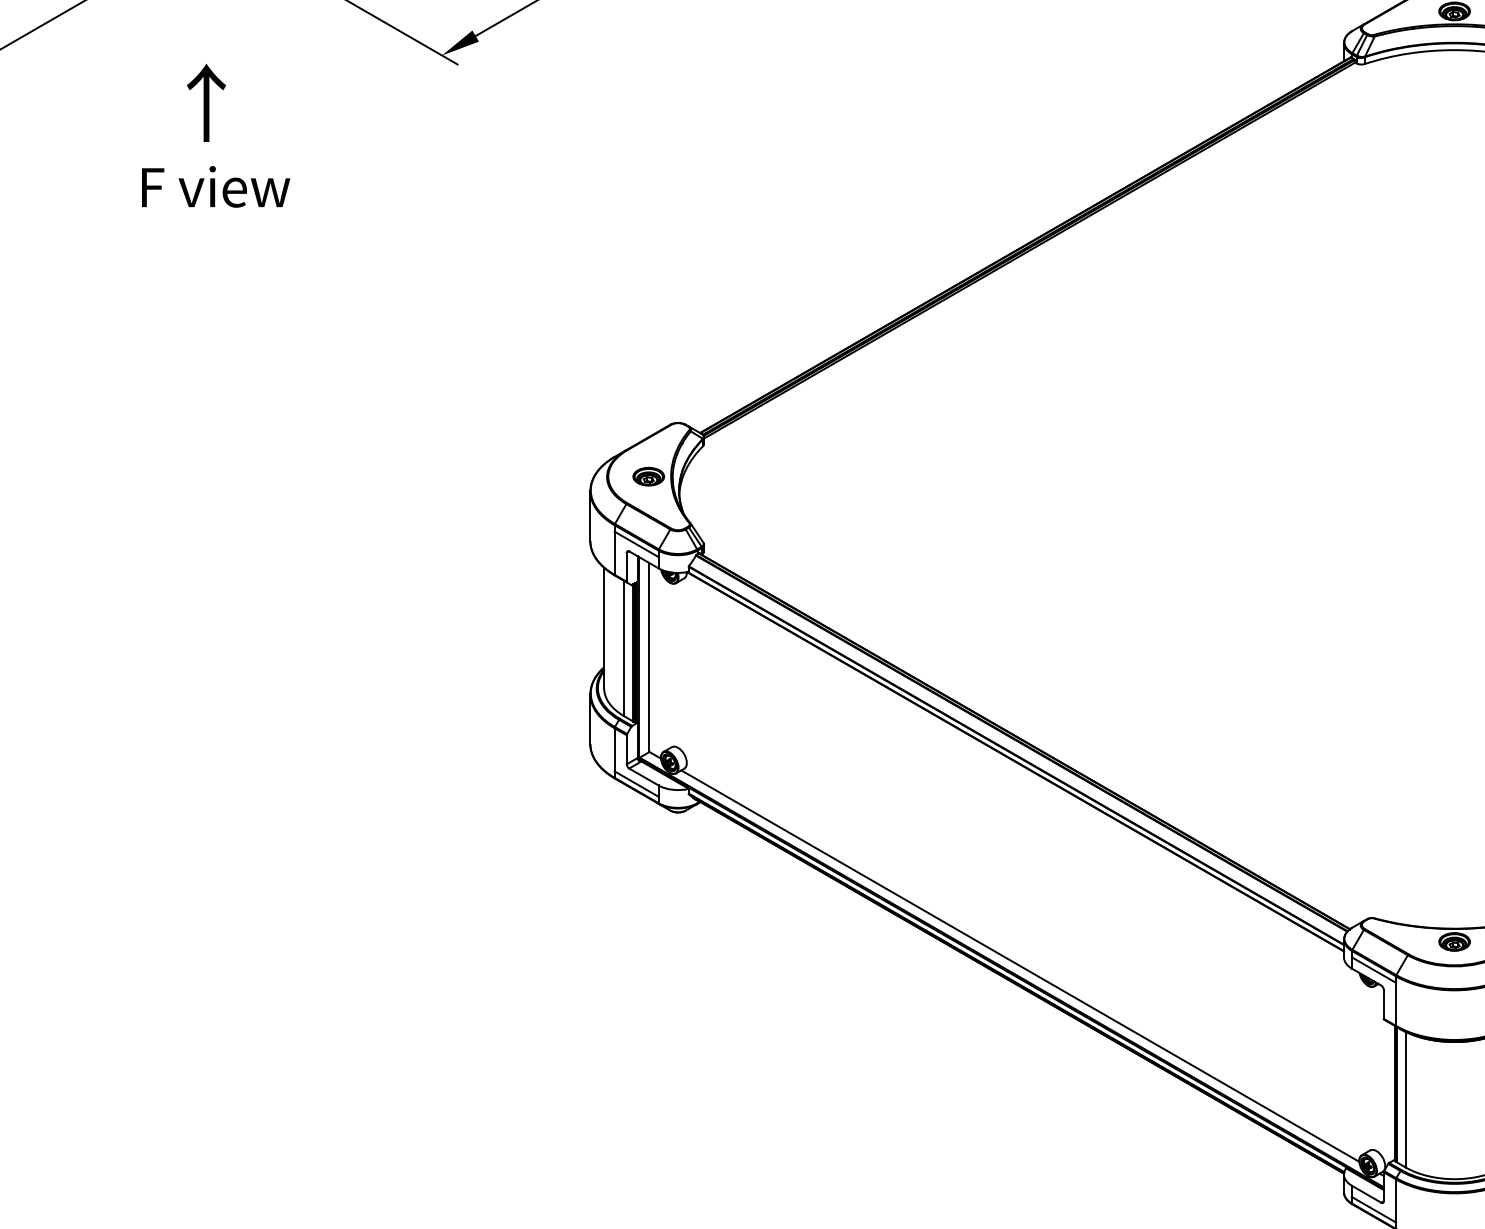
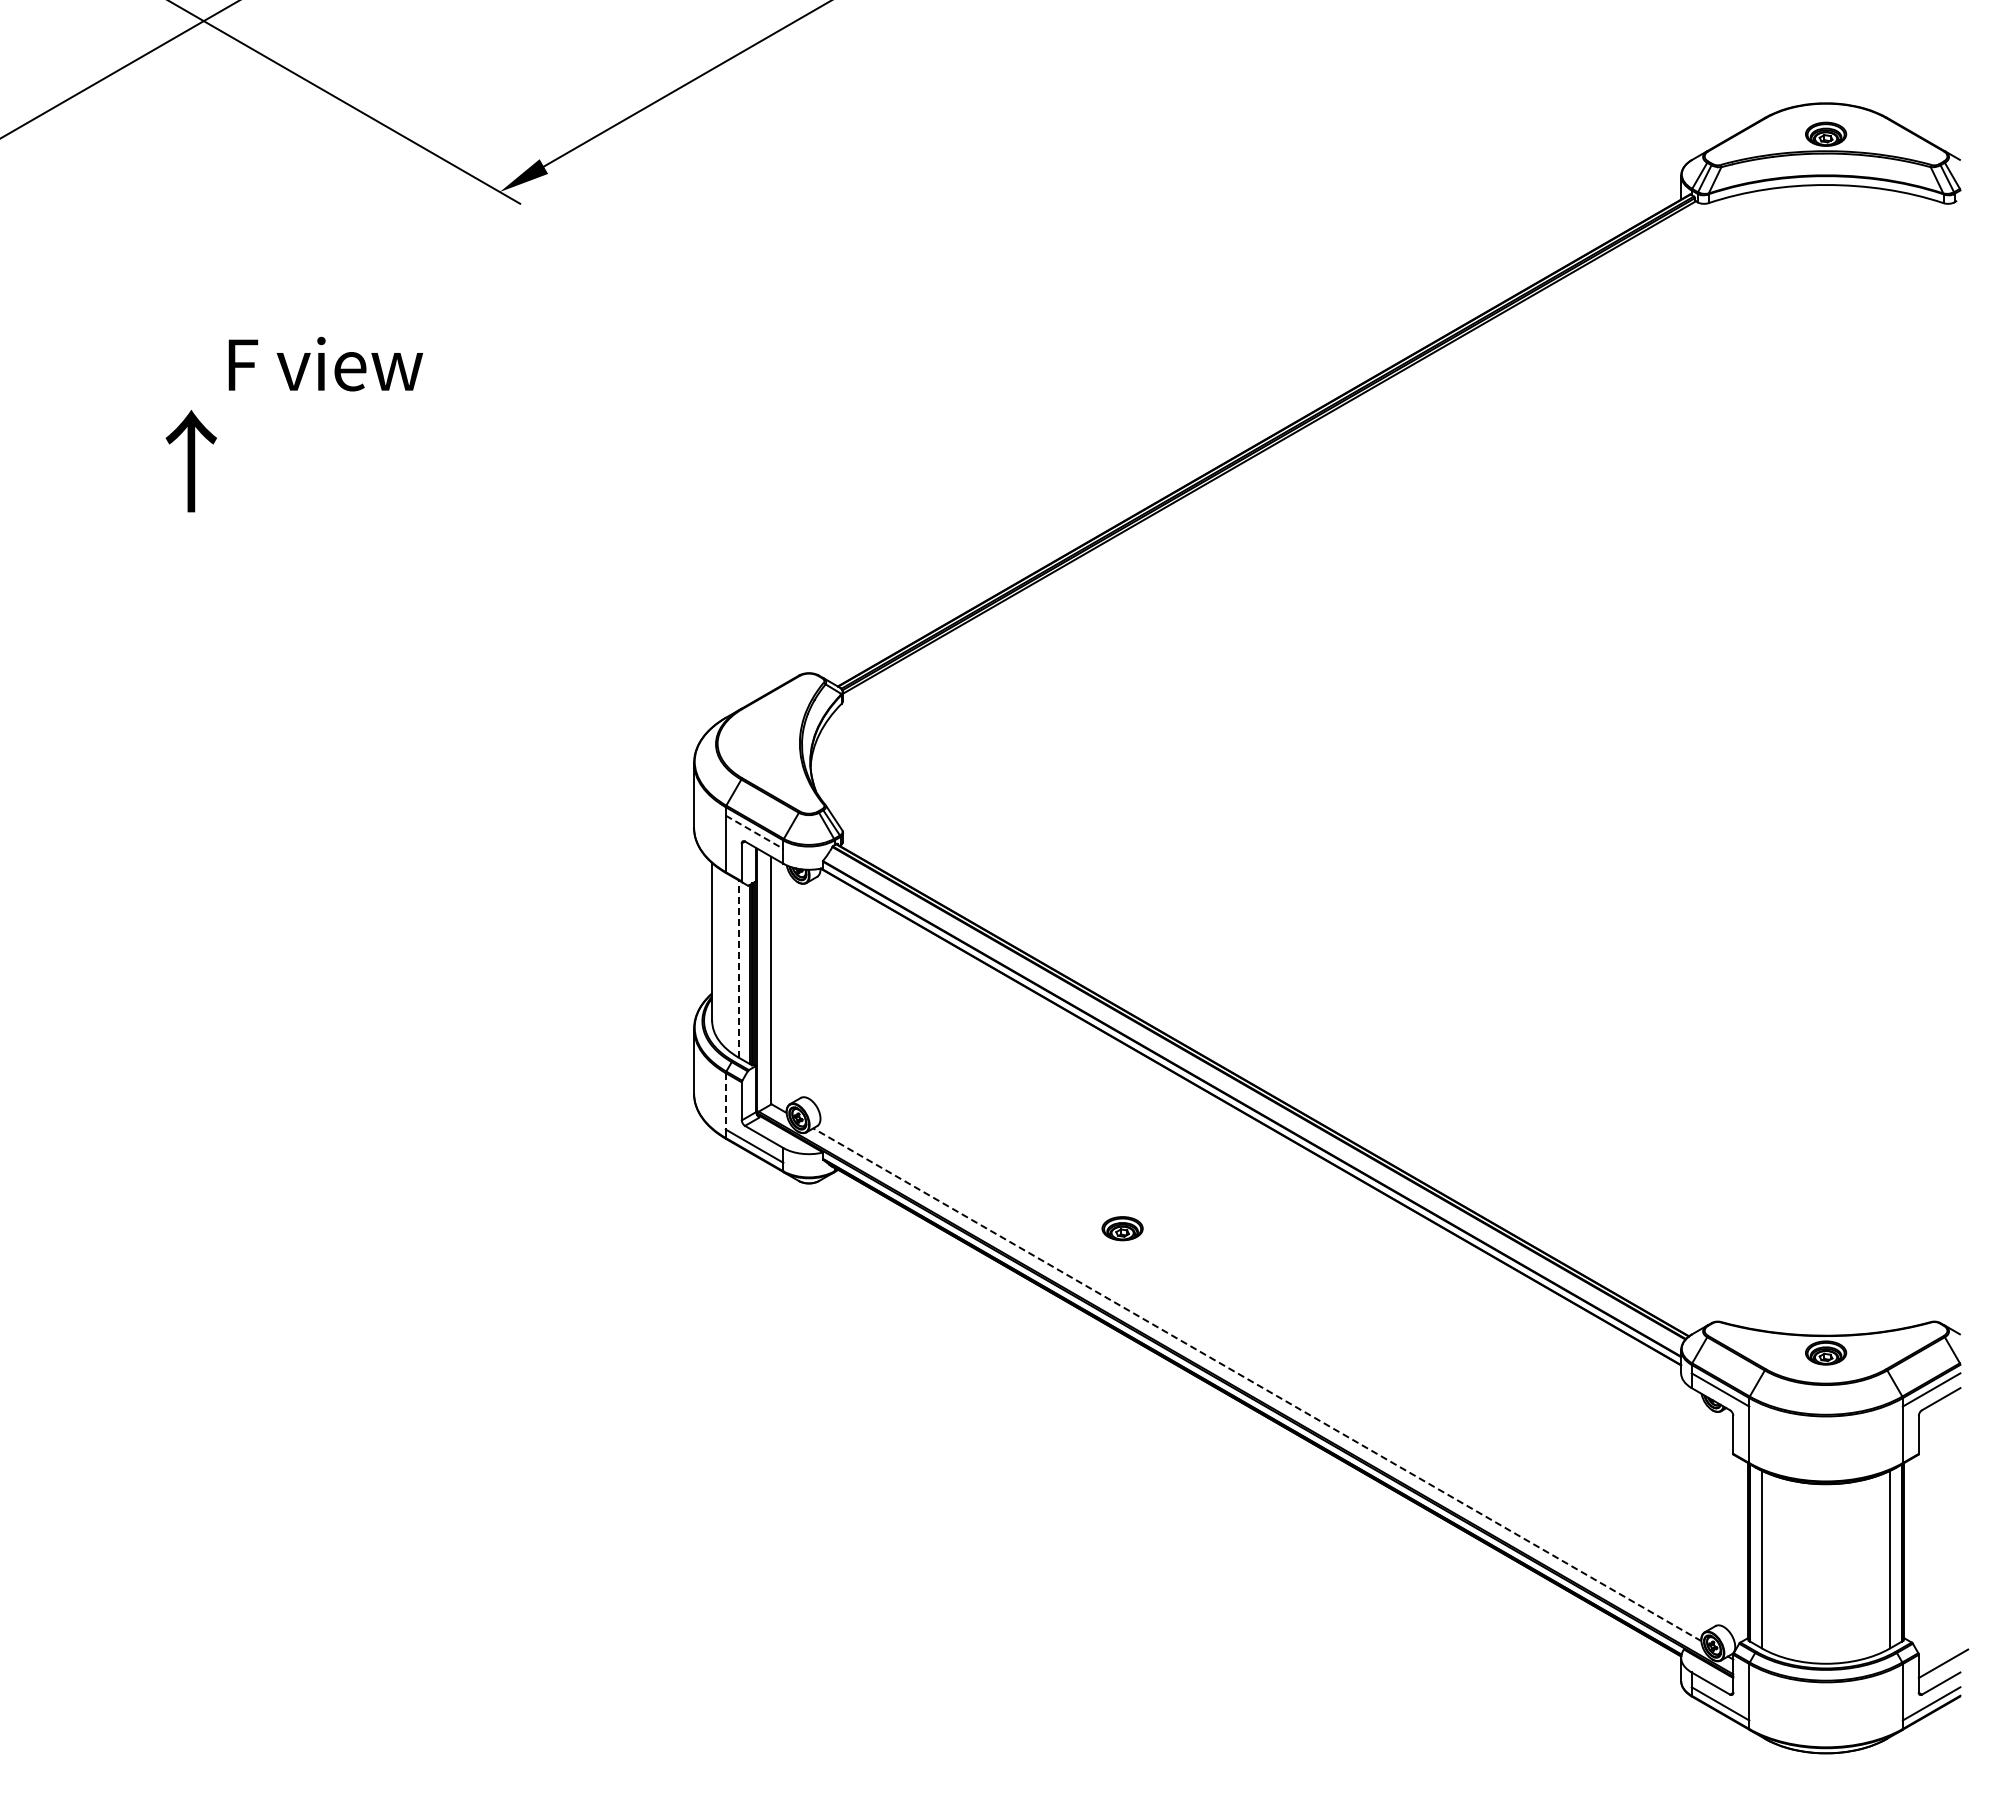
text: (205, 103) -> (190, 461), moved
text: (215, 186) -> (325, 363), moved
part: (648, 476) -> (1122, 1228), moved
line: (637, 544) -> (755, 832), solid -> dashed
line: (624, 648) -> (738, 968), solid -> dashed
line: (614, 749) -> (725, 1101), solid -> dashed
line: (1020, 965) -> (1257, 1384), solid -> dashed

